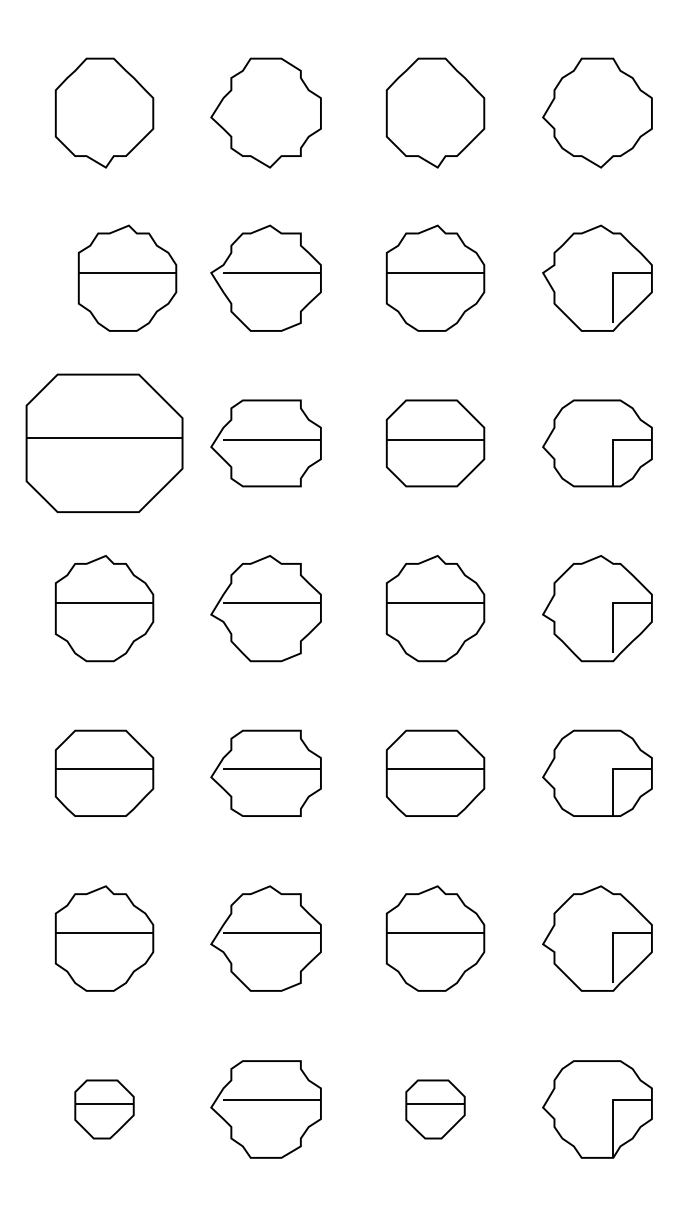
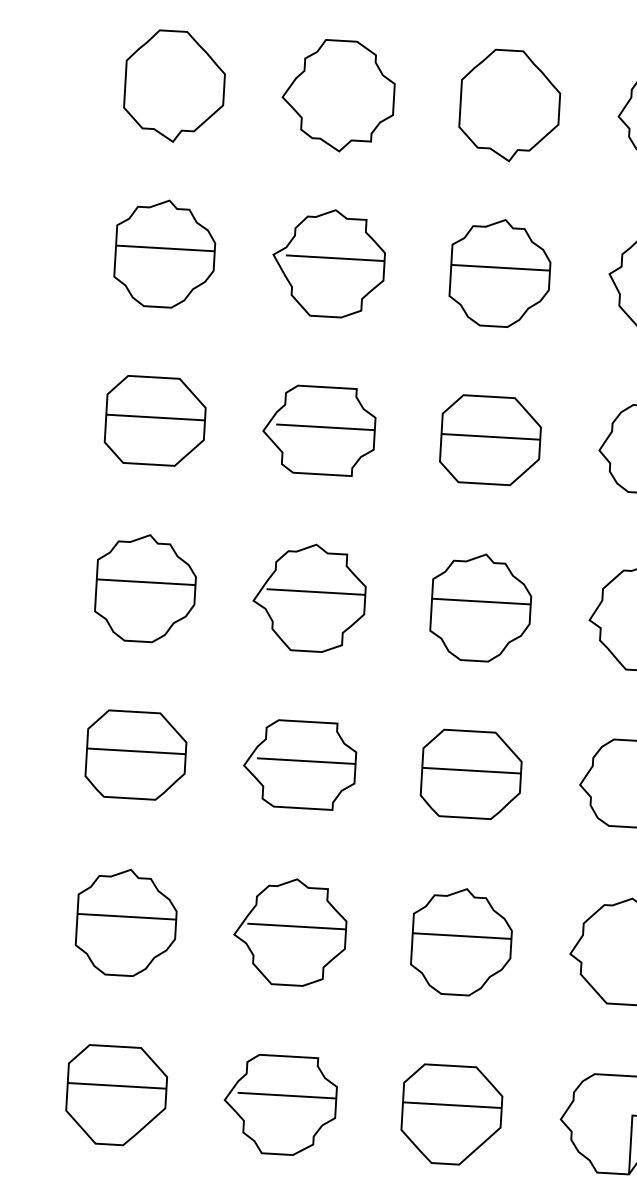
part: (127, 277) -> (165, 253), moved
part: (104, 443) -> (155, 421), size x0.62
part: (104, 1109) -> (116, 1095), size x1.67
part: (435, 1109) -> (451, 1115), size x1.67

